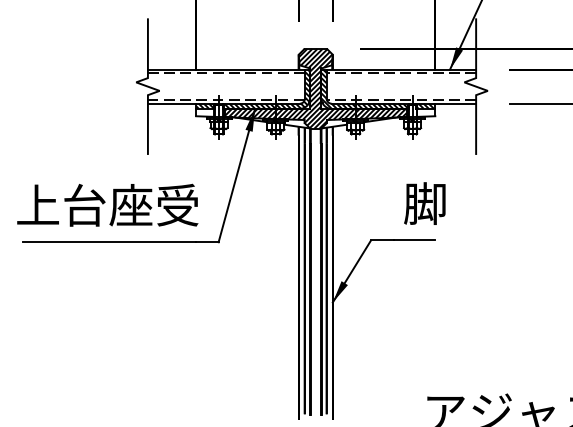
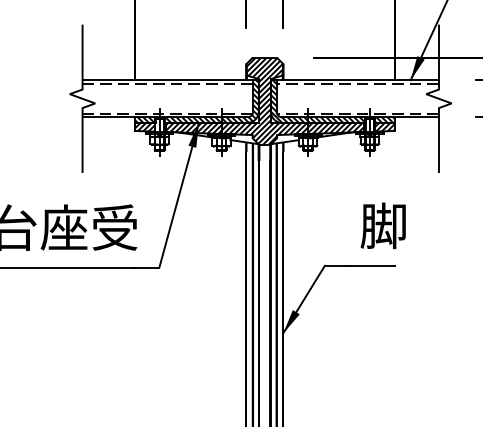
hatch: (205, 112) -> (145, 126), added
hatch: (426, 112) -> (385, 126), added

